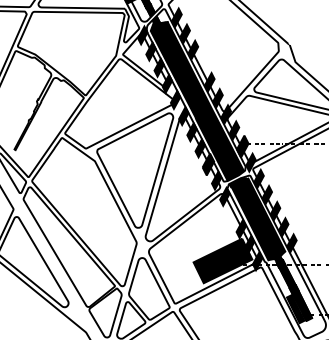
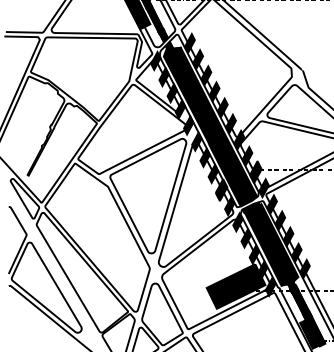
fill: (201, 65) -> (214, 91), added
fill: (232, 212) -> (245, 238), added

